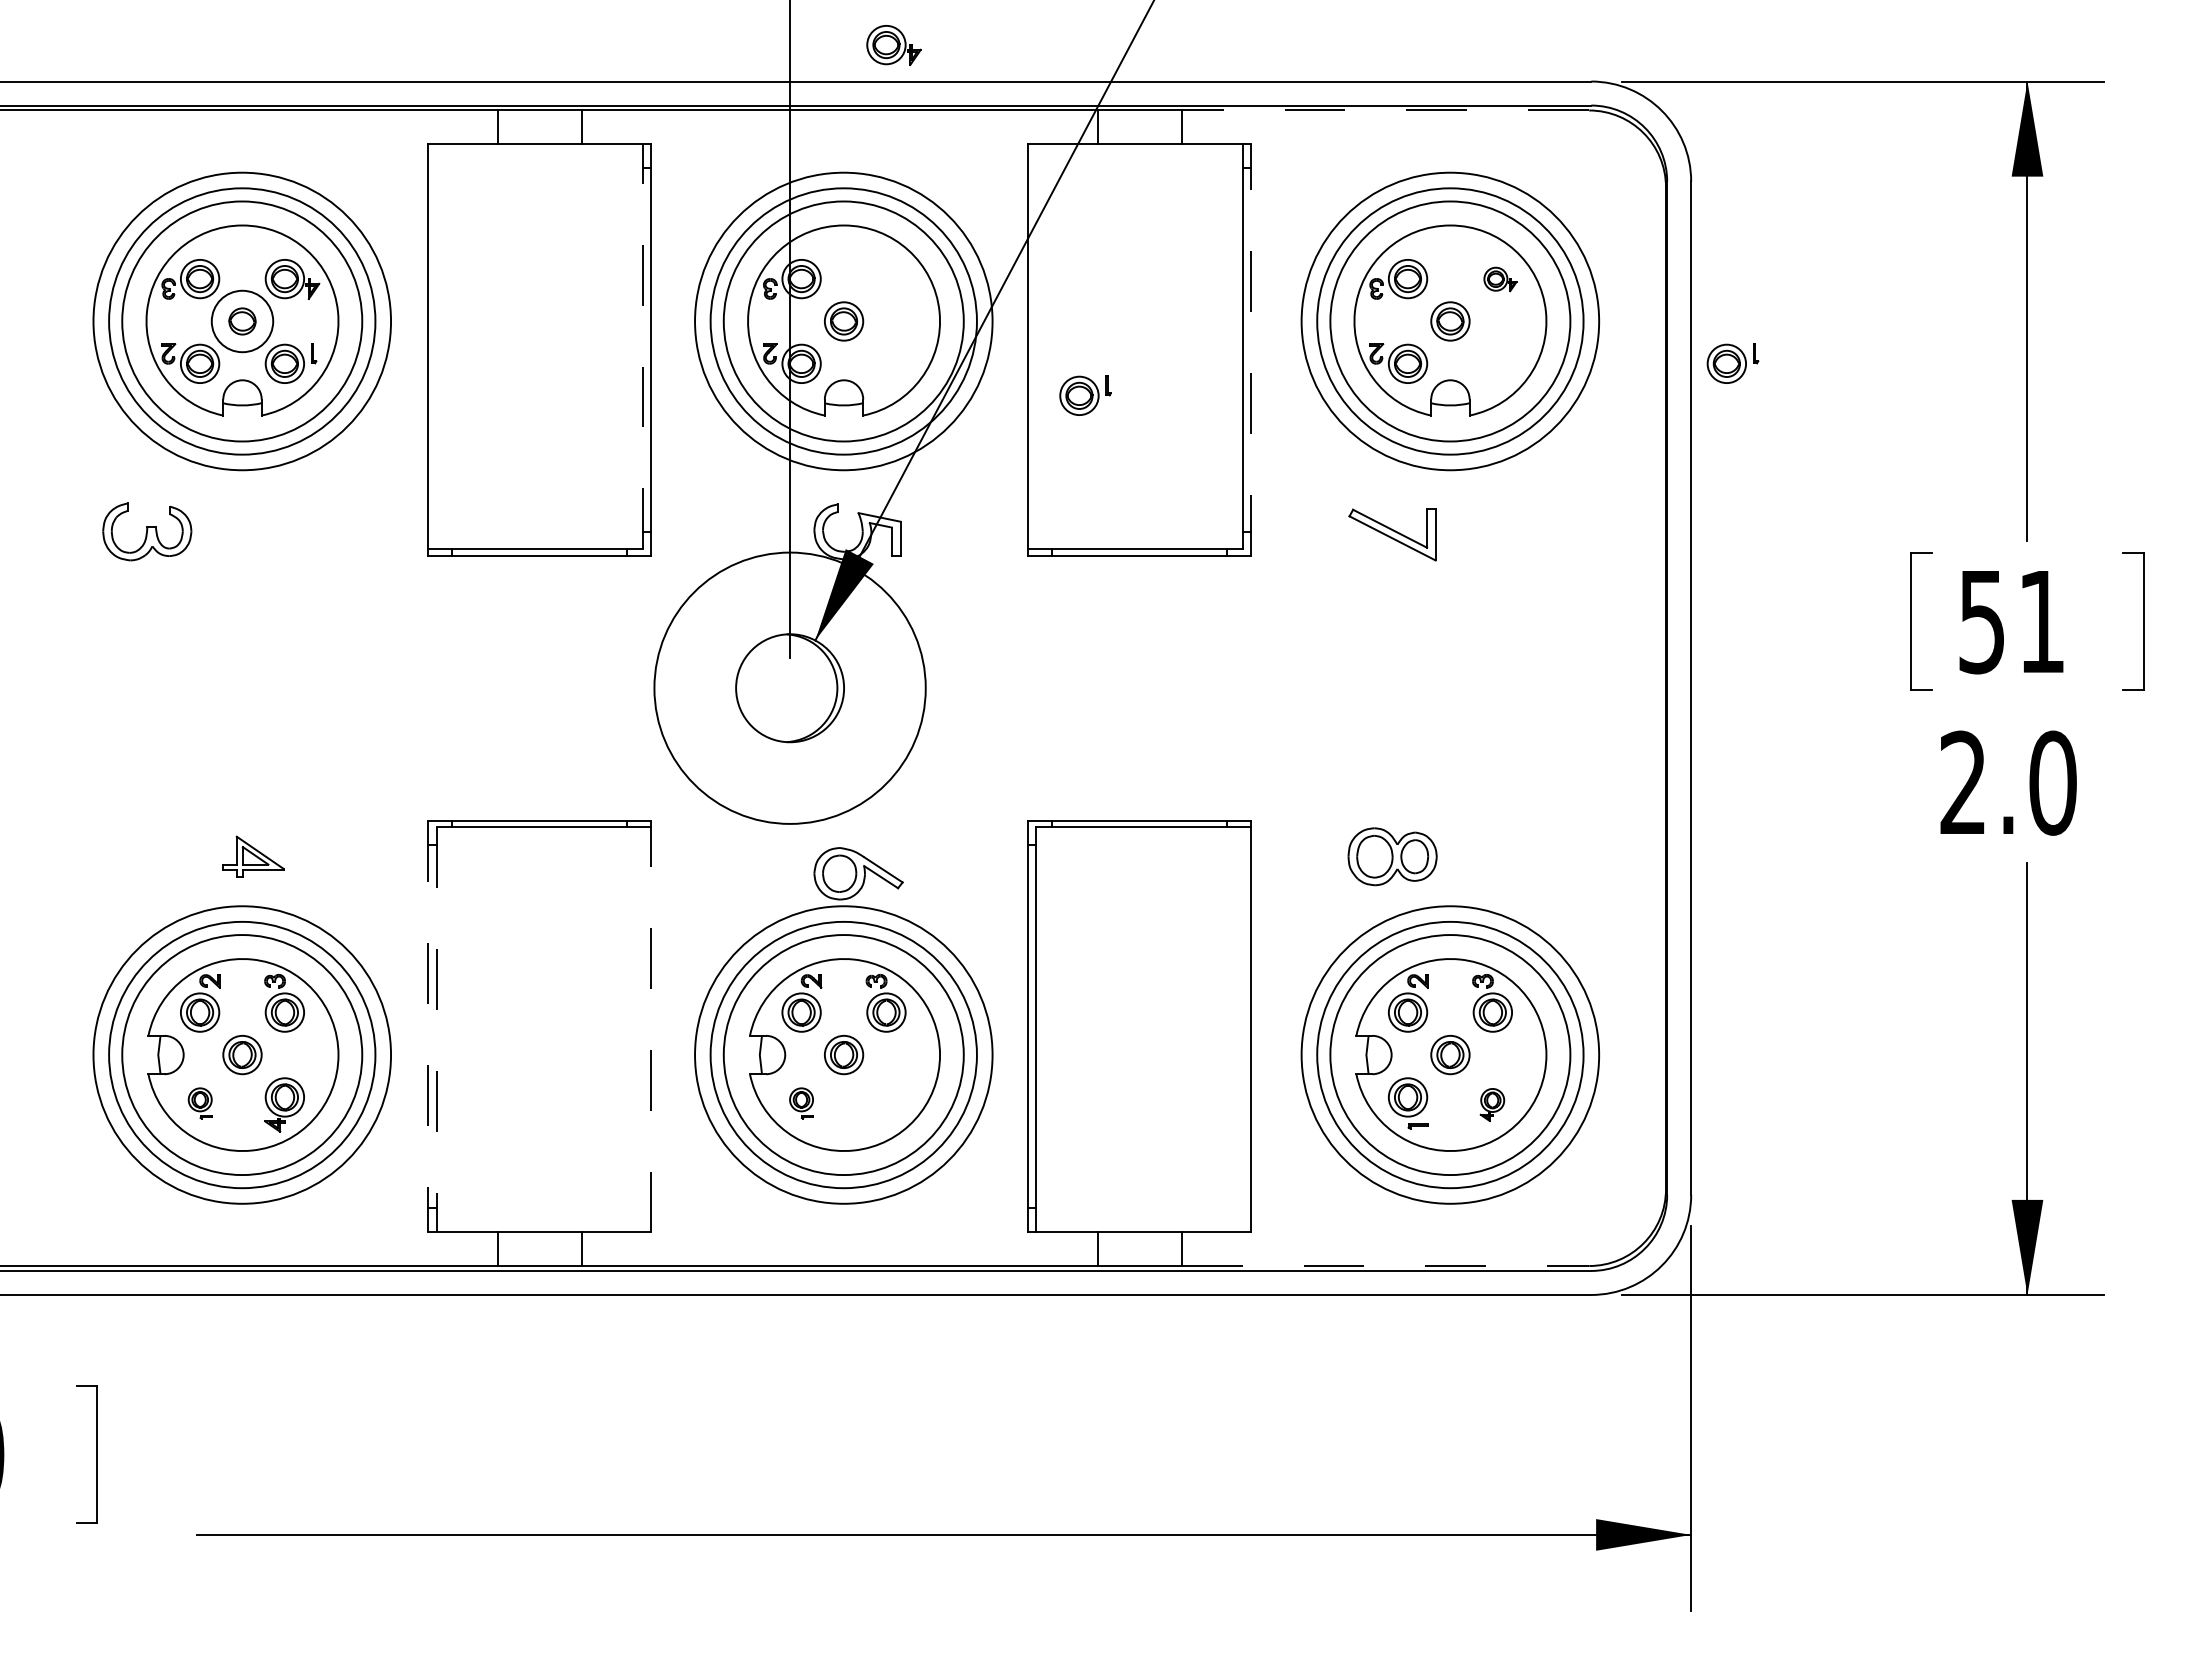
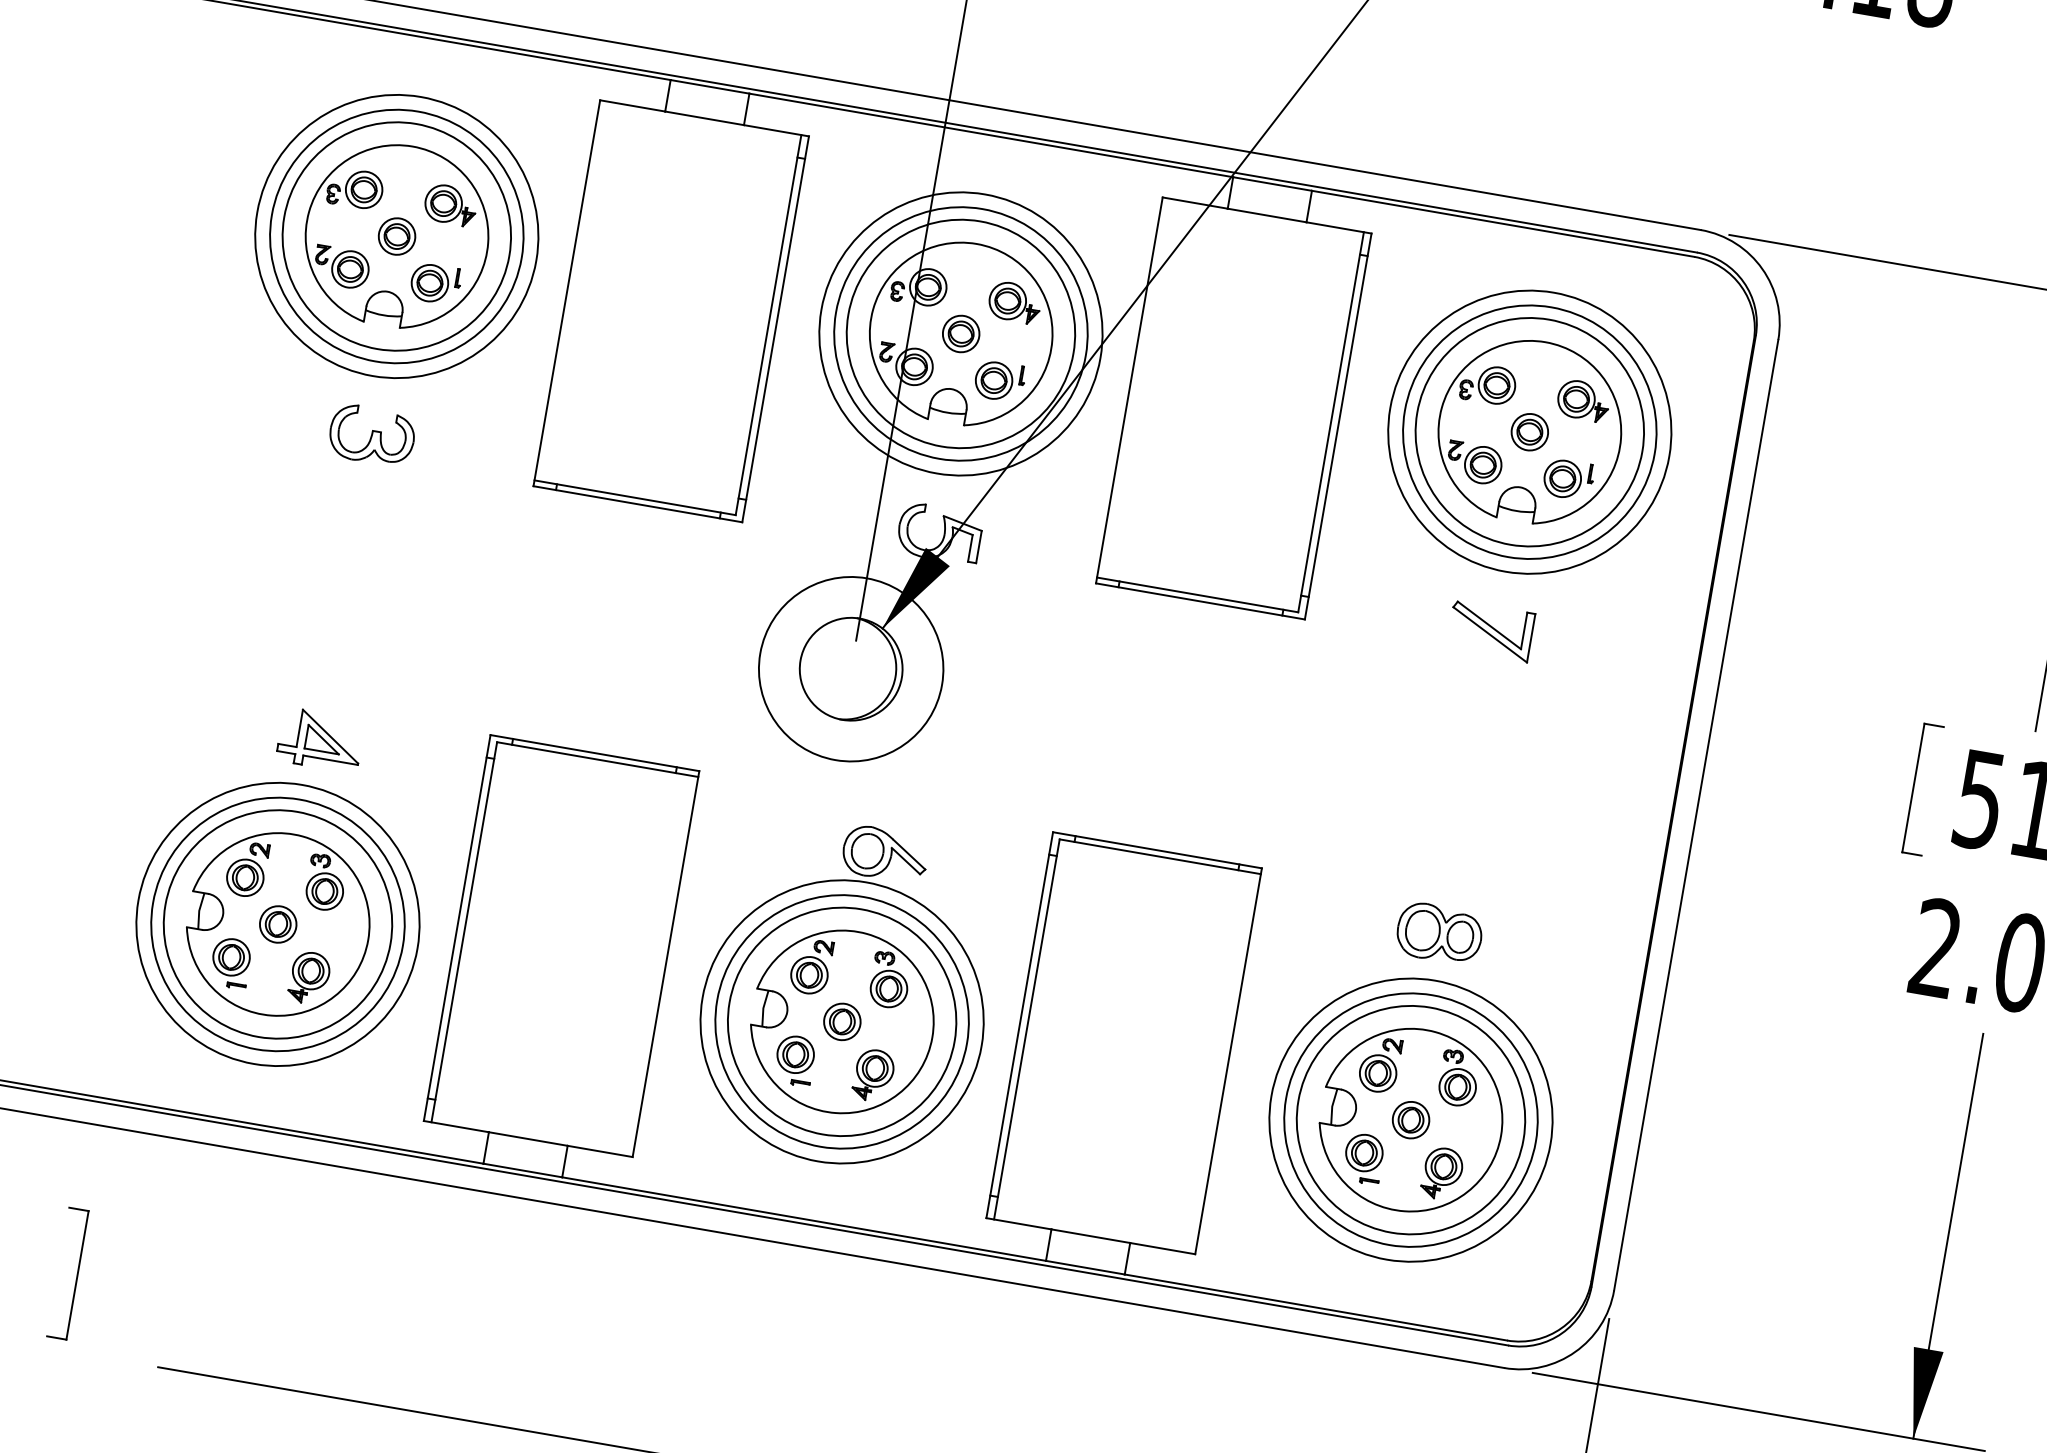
part: (893, 45) -> (1014, 302), moved
line: (1385, 110) -> (1503, 223), dashed -> solid
part: (1500, 279) -> (1583, 400), size x1.67
circle: (242, 321) -> (397, 236), size x0.62
line: (642, 346) -> (768, 324), dashed -> solid
line: (1250, 349) -> (1337, 426), dashed -> solid
part: (1732, 363) -> (1568, 479), moved
part: (1085, 395) -> (999, 381), moved
part: (147, 531) -> (372, 435), moved
part: (1392, 534) -> (1490, 631), moved
circle: (790, 688) -> (851, 669), size x0.71
part: (253, 856) -> (320, 740), size x1.43
part: (1392, 856) -> (1439, 933), moved
line: (428, 1026) -> (457, 927), dashed -> solid
line: (651, 1026) -> (666, 963), dashed -> solid
line: (436, 1029) -> (464, 931), dashed -> solid
part: (200, 1103) -> (230, 963), size x1.67
part: (801, 1103) -> (794, 1060), size x1.67
part: (885, 1104) -> (873, 1075), added
part: (1492, 1104) -> (1442, 1173), size x1.67
line: (1385, 1266) -> (1315, 1307), dashed -> solid

